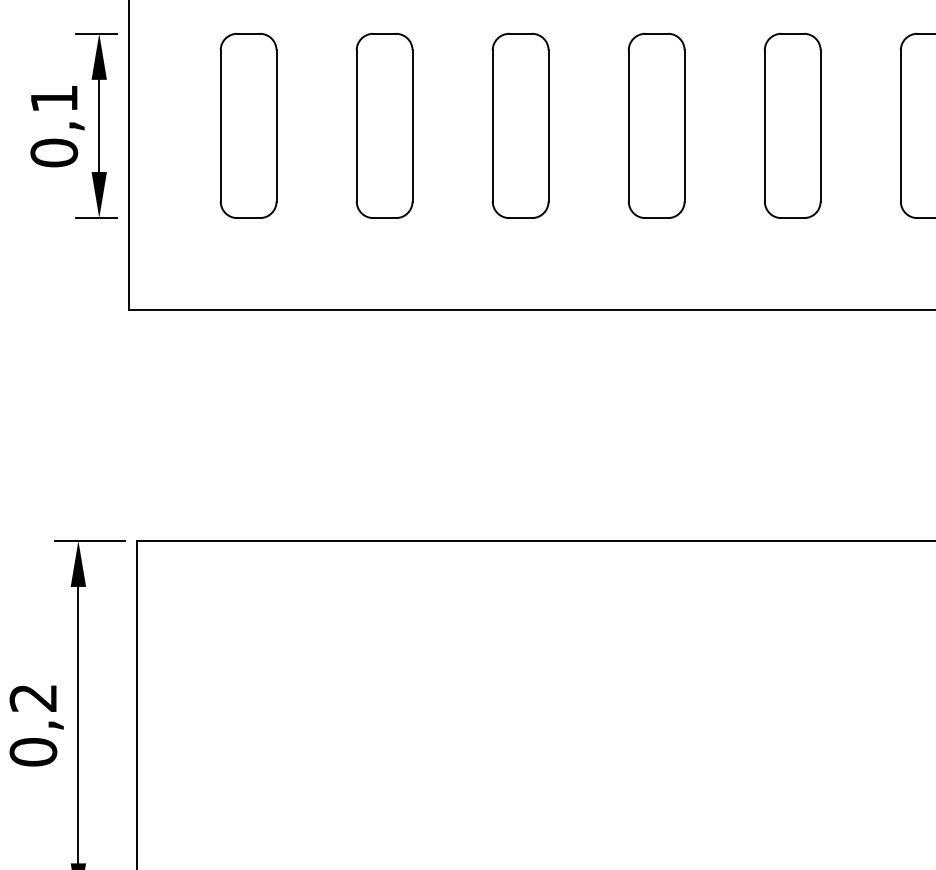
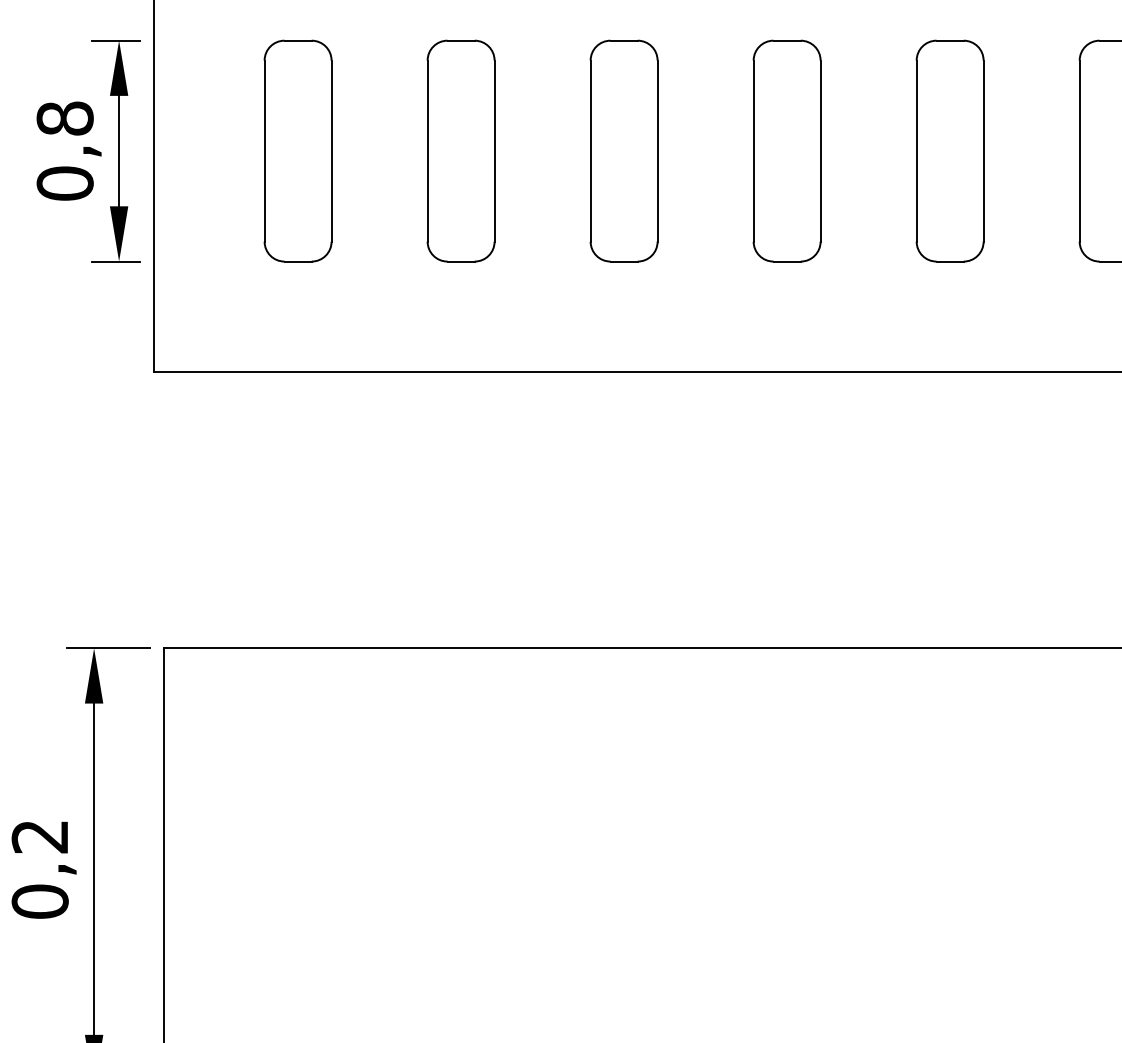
text: (54, 98) -> (65, 118), 0,1 -> 0,8

